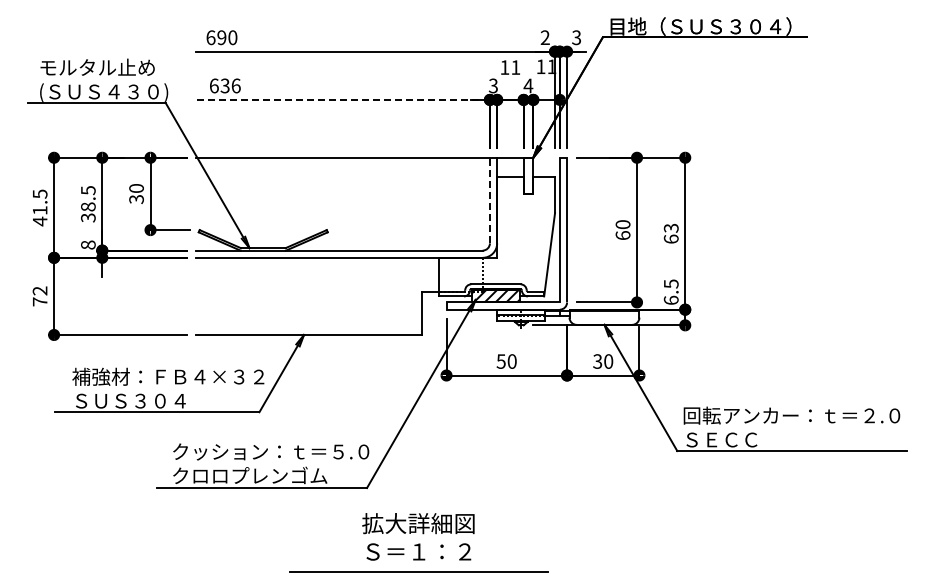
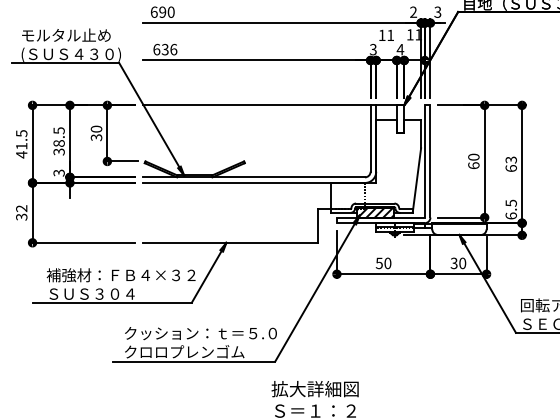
line: (343, 99) -> (257, 60), dashed -> solid
line: (489, 200) -> (370, 138), dashed -> solid
text: (88, 244) -> (59, 172), 8 -> 3
text: (39, 301) -> (21, 216), 72 -> 32

